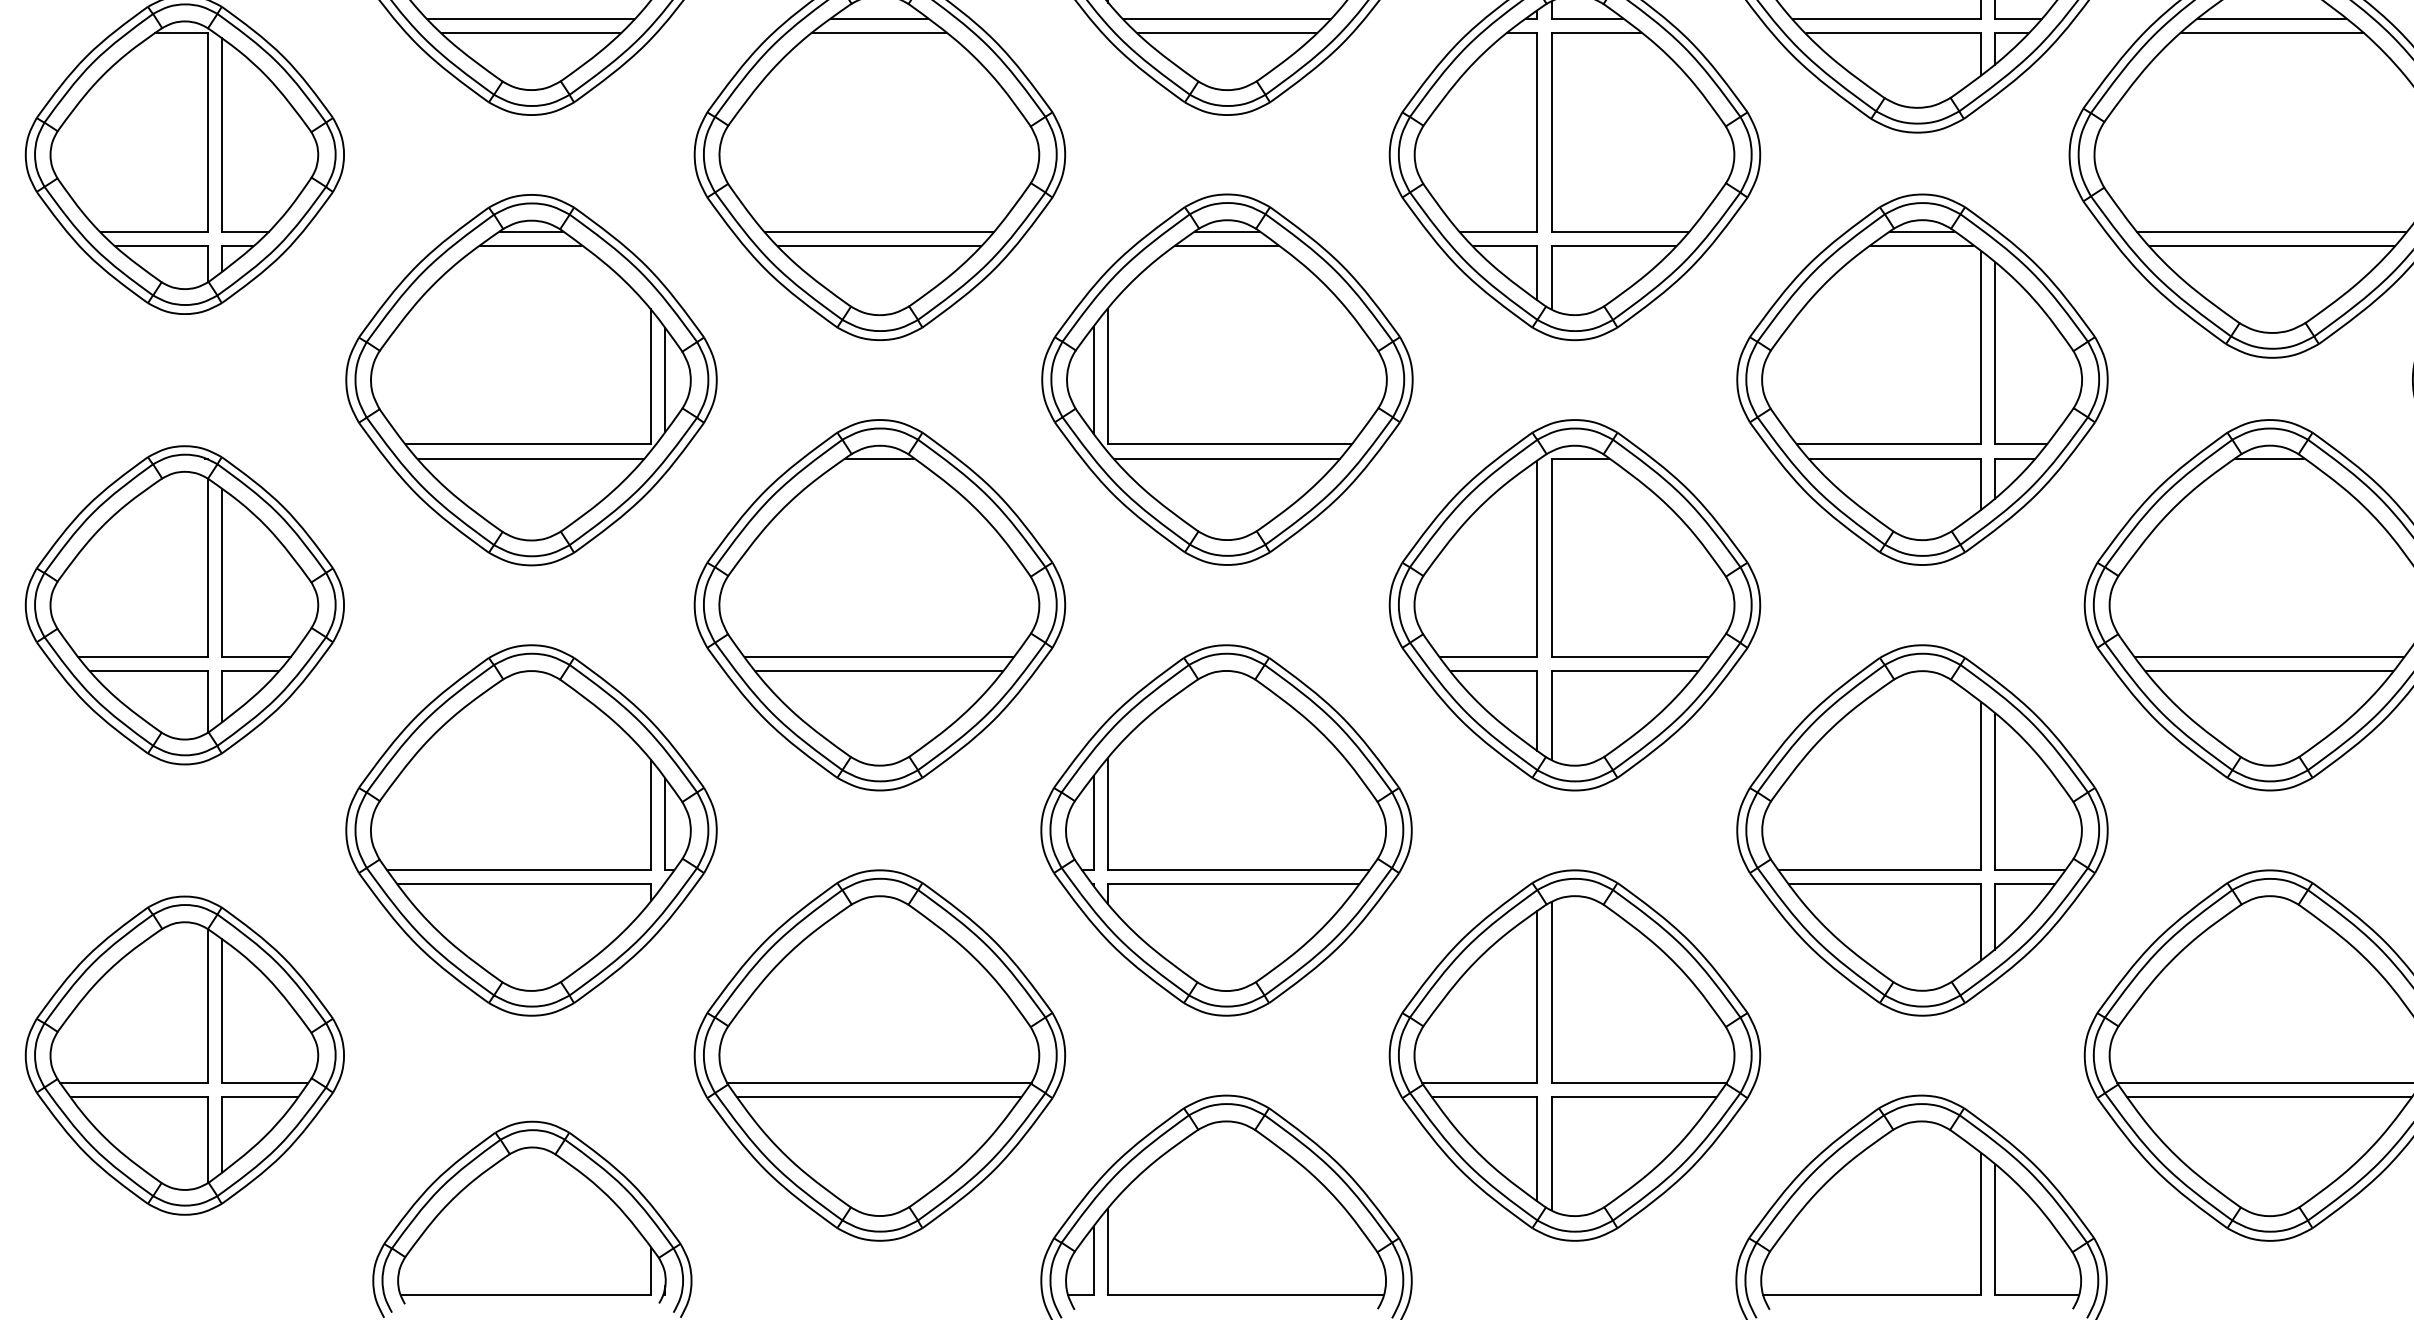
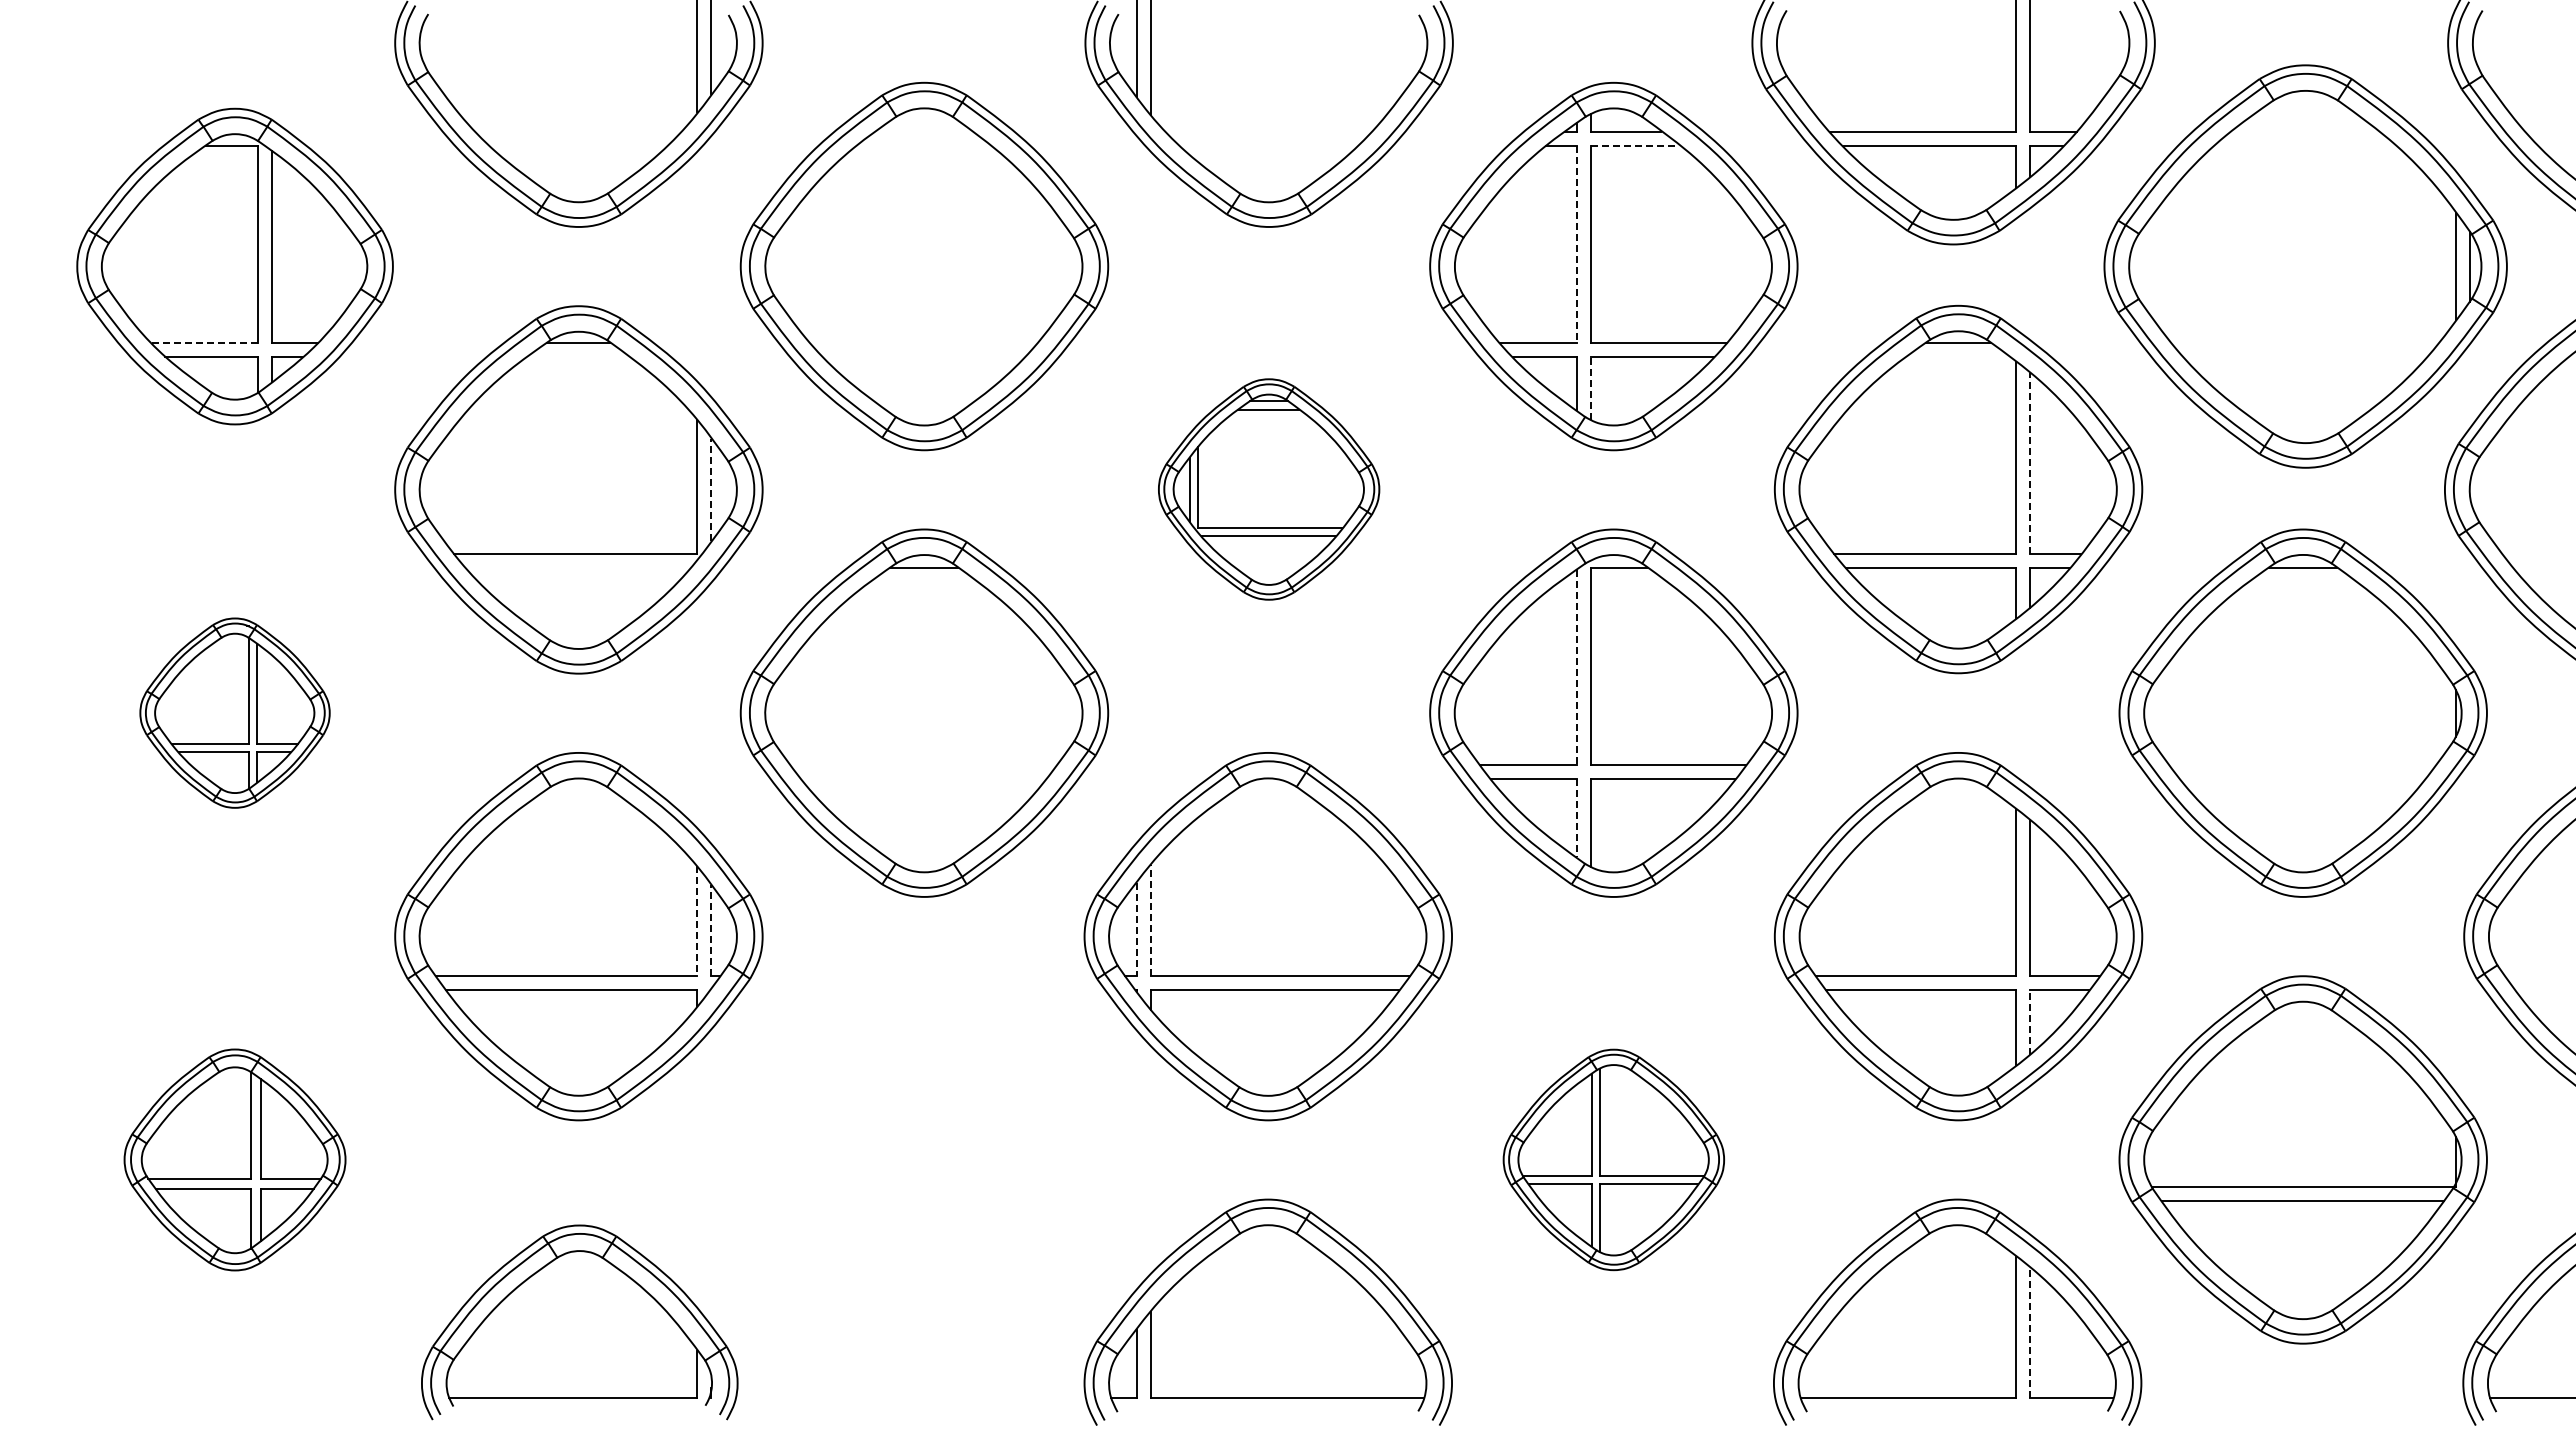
line: (531, 18) -> (578, 131), removed
line: (878, 18) -> (923, 131), removed
line: (1226, 18) -> (1268, 131), removed
line: (2271, 18) -> (2304, 131), removed
line: (530, 32) -> (577, 145), removed
line: (877, 32) -> (922, 145), removed
line: (1226, 32) -> (1268, 145), removed
line: (1596, 32) -> (1635, 145), solid -> dashed
line: (2272, 32) -> (2305, 145), removed
line: (1537, 132) -> (1576, 244), solid -> dashed
line: (154, 231) -> (204, 342), solid -> dashed
line: (878, 231) -> (923, 342), removed
line: (2271, 231) -> (2304, 342), removed
line: (531, 245) -> (578, 356), removed
line: (878, 245) -> (923, 356), removed
line: (1921, 245) -> (1957, 356), removed
line: (2272, 245) -> (2305, 356), removed
line: (1551, 276) -> (1590, 387), solid -> dashed
line: (1995, 353) -> (2030, 463), solid -> dashed
line: (665, 379) -> (711, 489), solid -> dashed
part: (1226, 379) -> (1268, 489), size x0.6
line: (531, 458) -> (578, 567), removed
line: (1537, 559) -> (1576, 667), solid -> dashed
part: (184, 604) -> (234, 712), size x0.6
line: (878, 656) -> (923, 764), removed
line: (2269, 656) -> (2302, 764), removed
line: (878, 671) -> (923, 778), removed
line: (2268, 671) -> (2301, 778), removed
line: (1537, 711) -> (1576, 818), solid -> dashed
line: (1107, 813) -> (1150, 919), solid -> dashed
line: (651, 815) -> (697, 921), solid -> dashed
line: (1093, 823) -> (1136, 929), solid -> dashed
line: (665, 824) -> (711, 930), solid -> dashed
line: (1995, 916) -> (2030, 1021), solid -> dashed
part: (184, 1055) -> (234, 1159), size x0.7
part: (879, 1055) -> (924, 1159), removed
part: (1574, 1055) -> (1613, 1159), size x0.6
line: (1995, 1229) -> (2030, 1332), solid -> dashed

